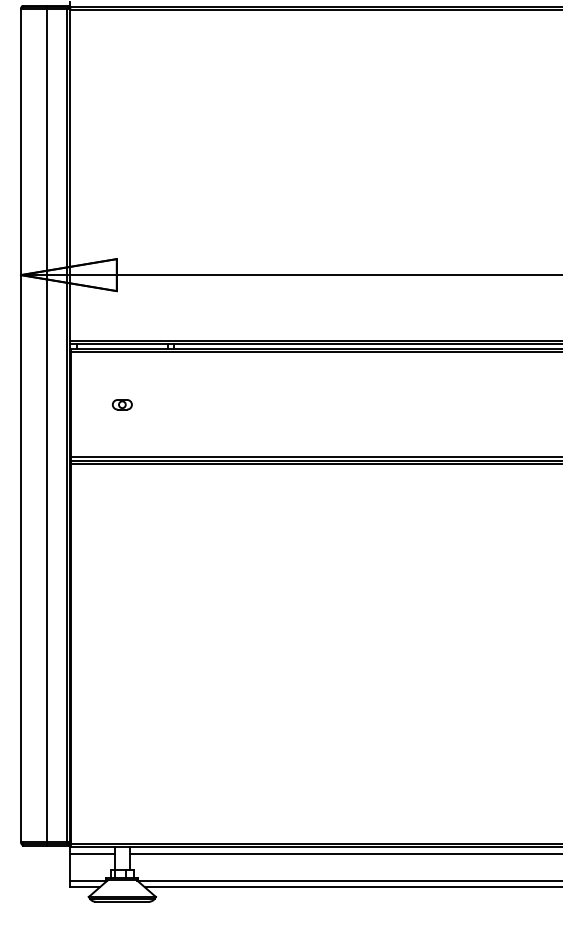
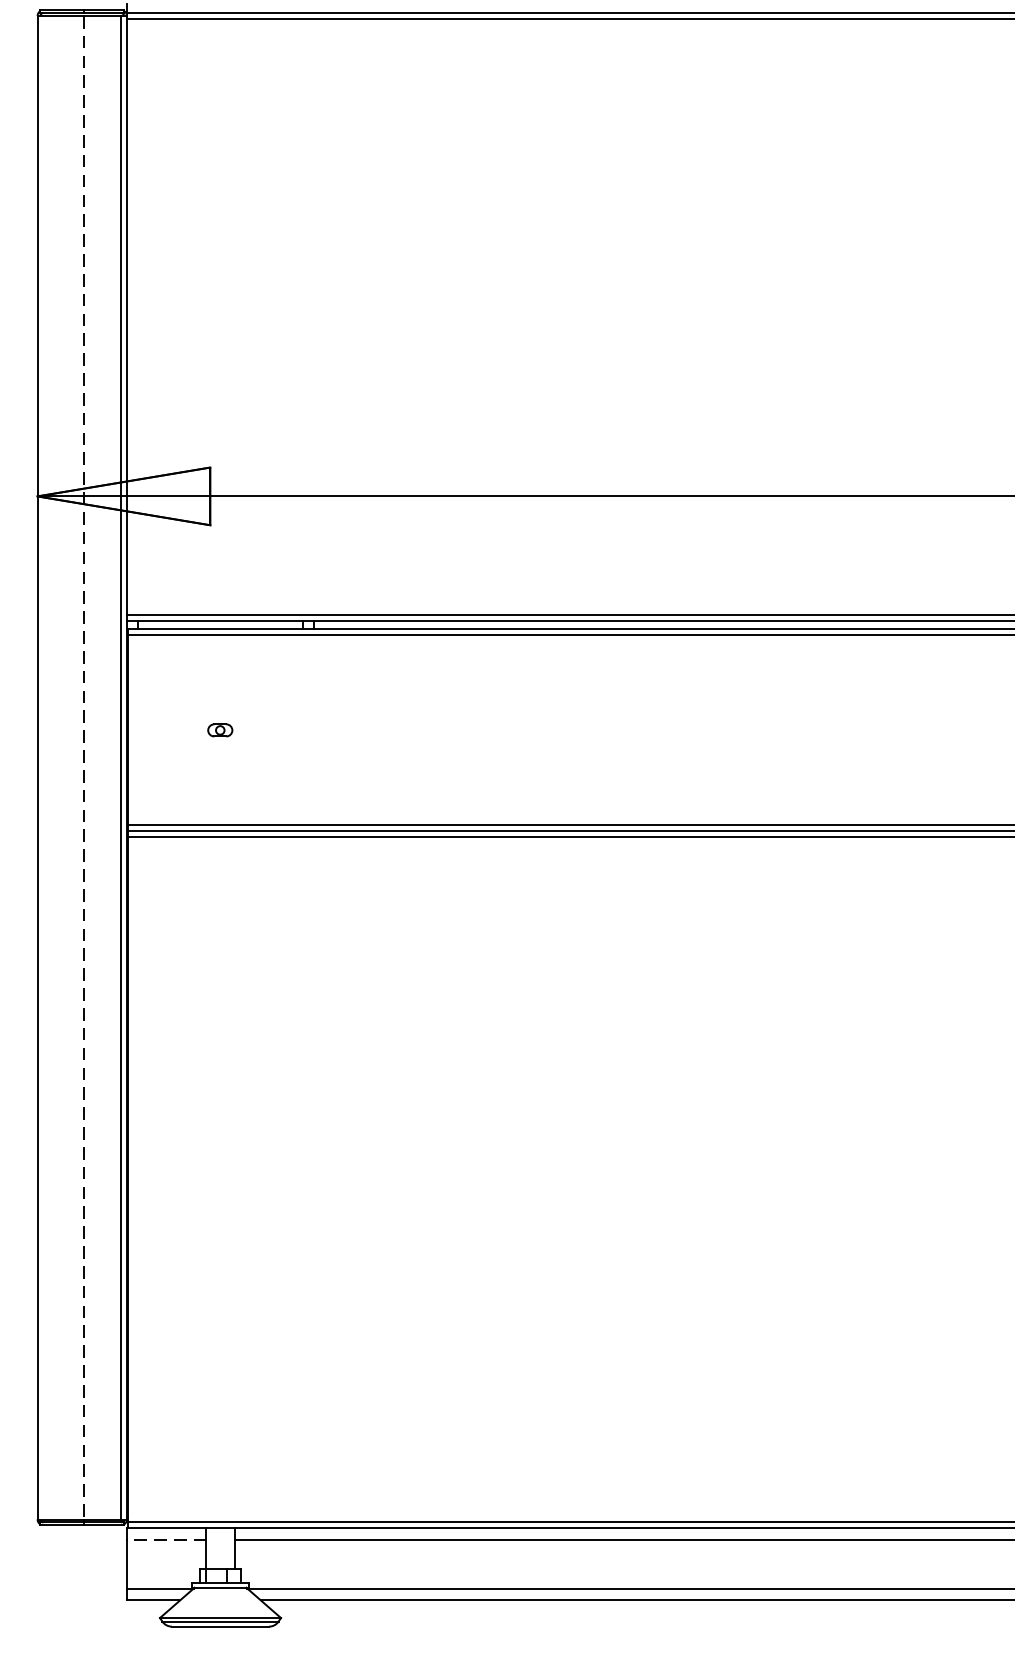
part: (121, 404) -> (218, 729), size x0.7
line: (46, 425) -> (83, 767), solid -> dashed
line: (92, 853) -> (166, 1539), solid -> dashed

